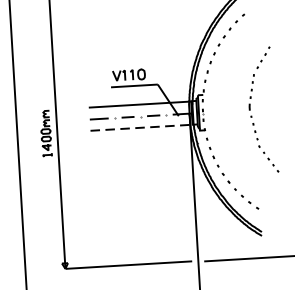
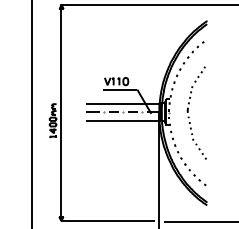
part: (250, 110) -> (188, 112), moved
line: (141, 127) -> (123, 120), dashed -> solid

